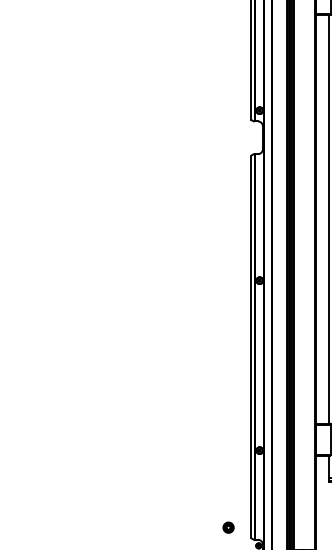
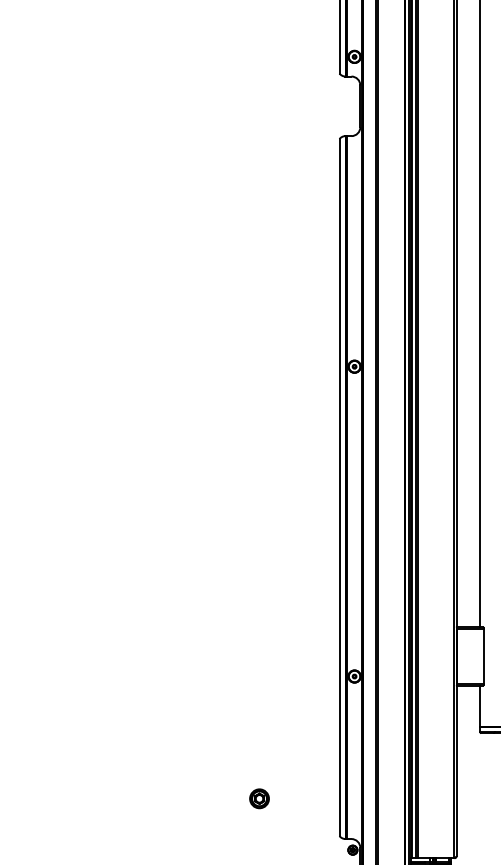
part: (228, 527) -> (259, 798), moved

